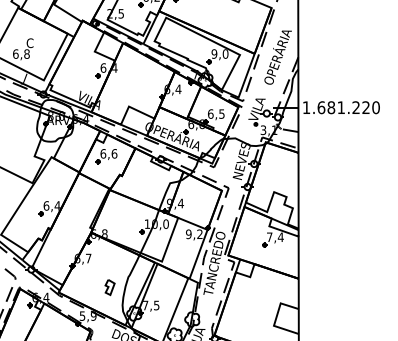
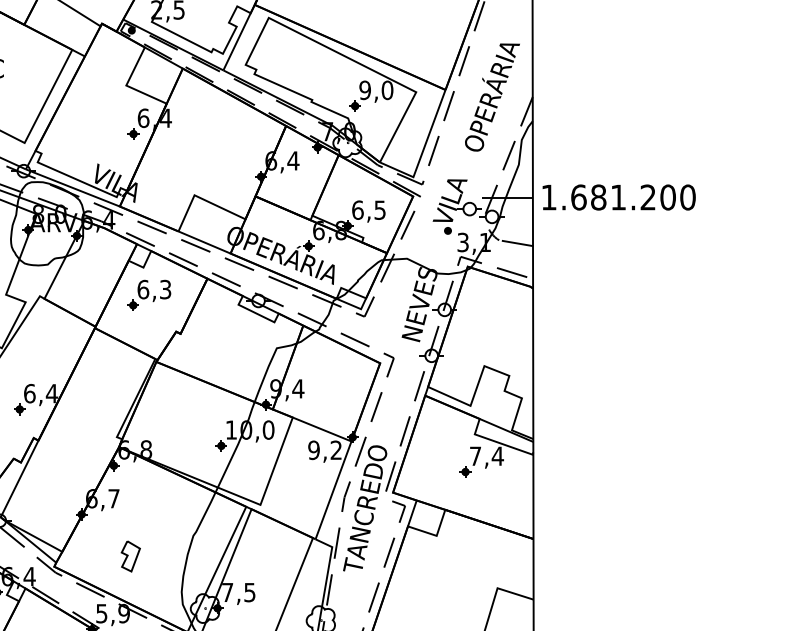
text: (366, 107) -> (668, 197), 1.681.220 -> 1.681.200
text: (114, 153) -> (165, 288), 6,6 -> 6,3
part: (109, 287) -> (129, 556), moved

